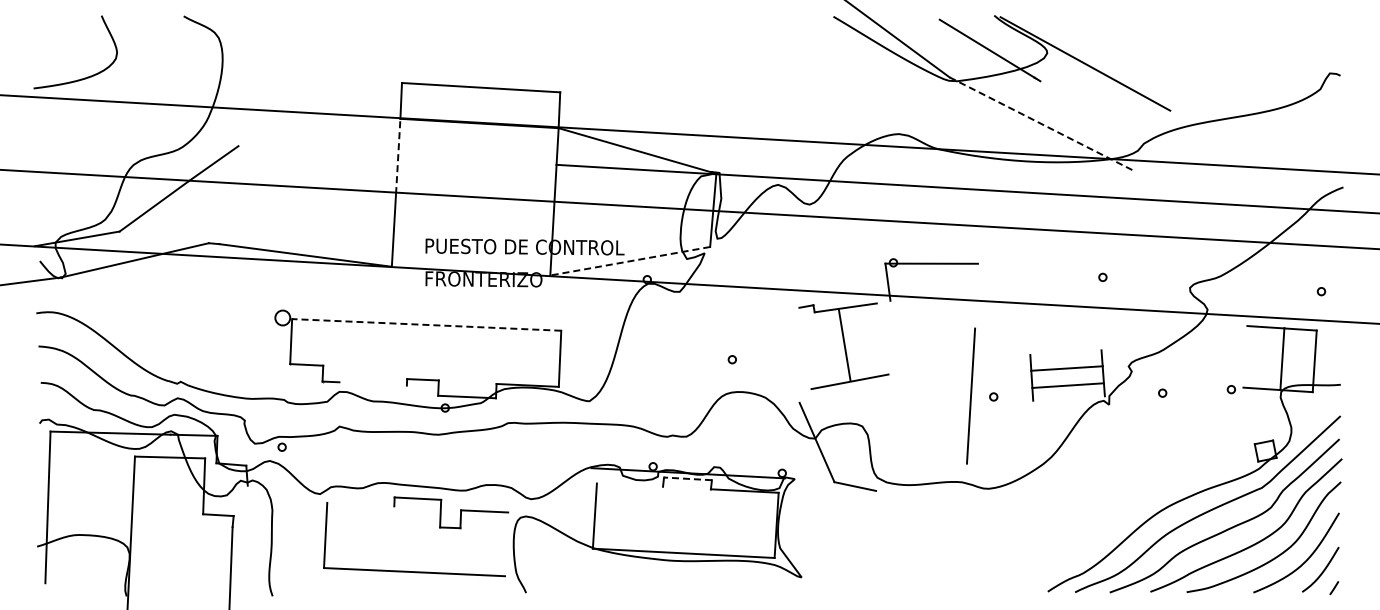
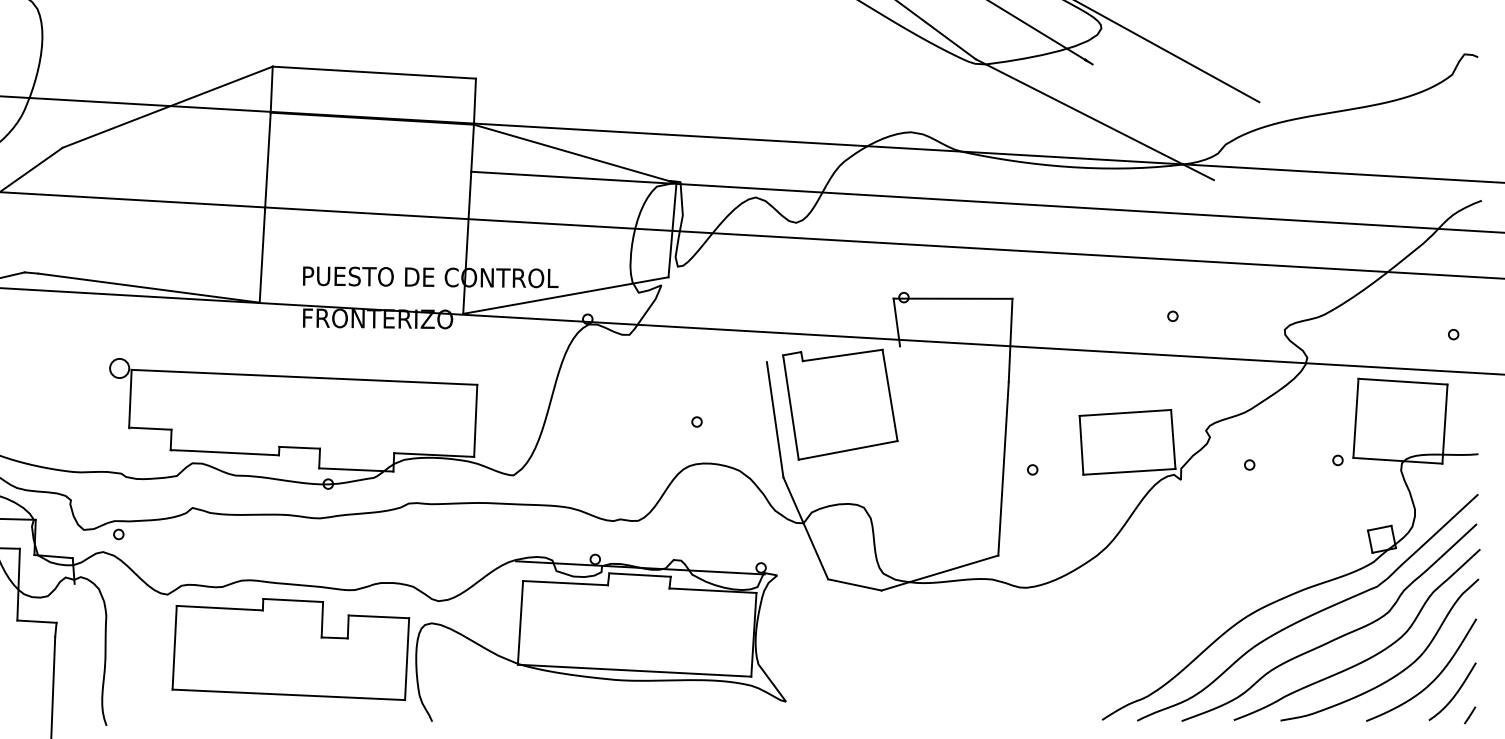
line: (319, 114) -> (166, 107), added
line: (1042, 124) -> (1095, 119), dashed -> solid
line: (398, 156) -> (268, 161), dashed -> solid
line: (629, 261) -> (564, 295), dashed -> solid
line: (976, 295) -> (1010, 339), added
line: (426, 324) -> (304, 376), dashed -> solid
line: (844, 344) -> (889, 394), moved
line: (805, 348) -> (790, 407), added
line: (792, 357) -> (774, 419), added
line: (1282, 358) -> (1356, 417), moved
line: (1066, 368) -> (1128, 471), moved
line: (372, 383) -> (234, 452), added
line: (1067, 385) -> (1124, 412), moved
line: (921, 476) -> (939, 572), added
line: (688, 478) -> (640, 574), dashed -> solid
line: (629, 484) -> (564, 582), added
line: (360, 504) -> (219, 607), added
line: (506, 544) -> (406, 659), added

